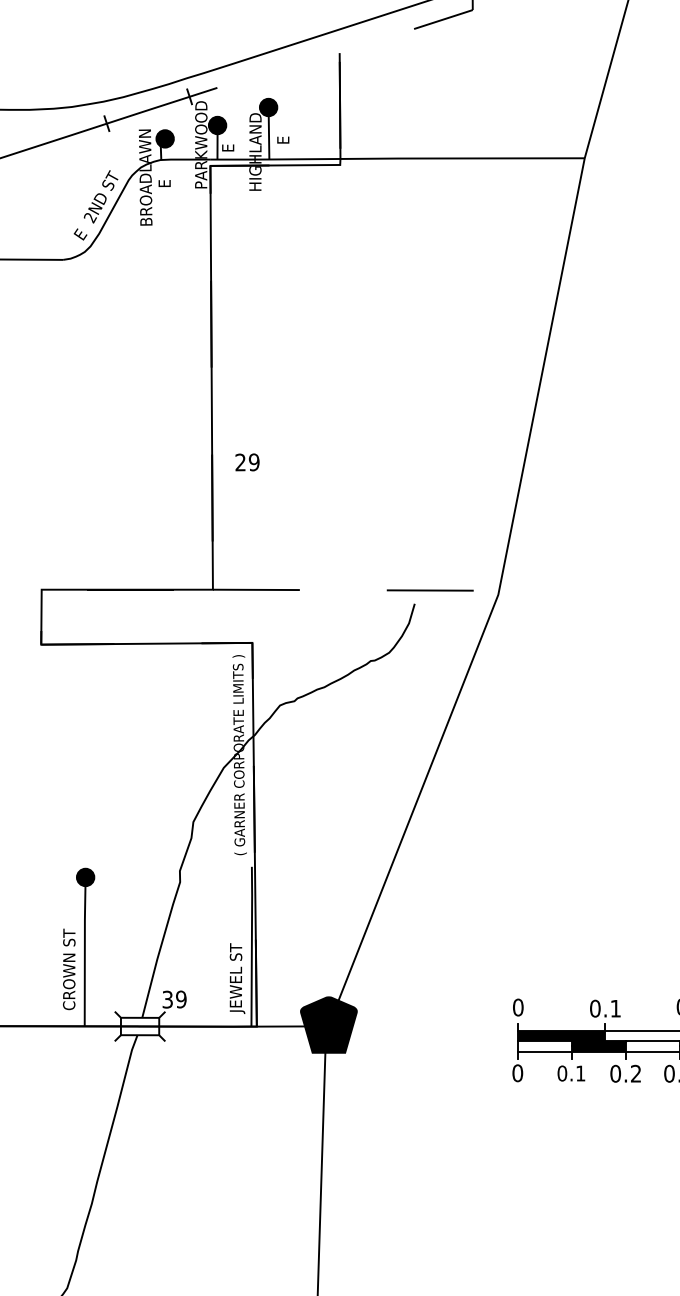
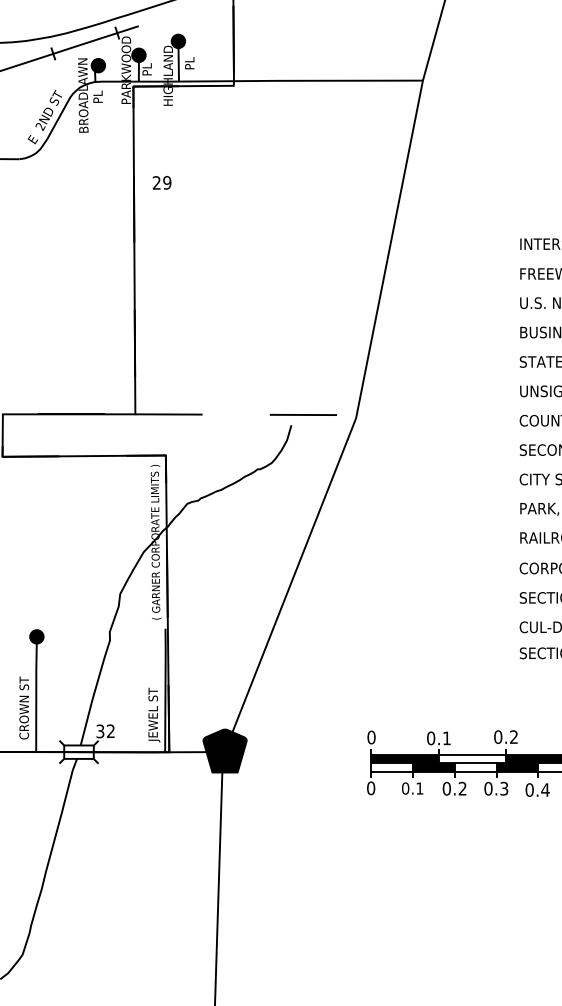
text: (282, 134) -> (189, 62), E -> PL
text: (227, 142) -> (146, 68), E -> PL
text: (163, 177) -> (97, 95), E -> PL
text: (246, 461) -> (161, 182), moved
text: (180, 999) -> (110, 731), 39 -> 32

